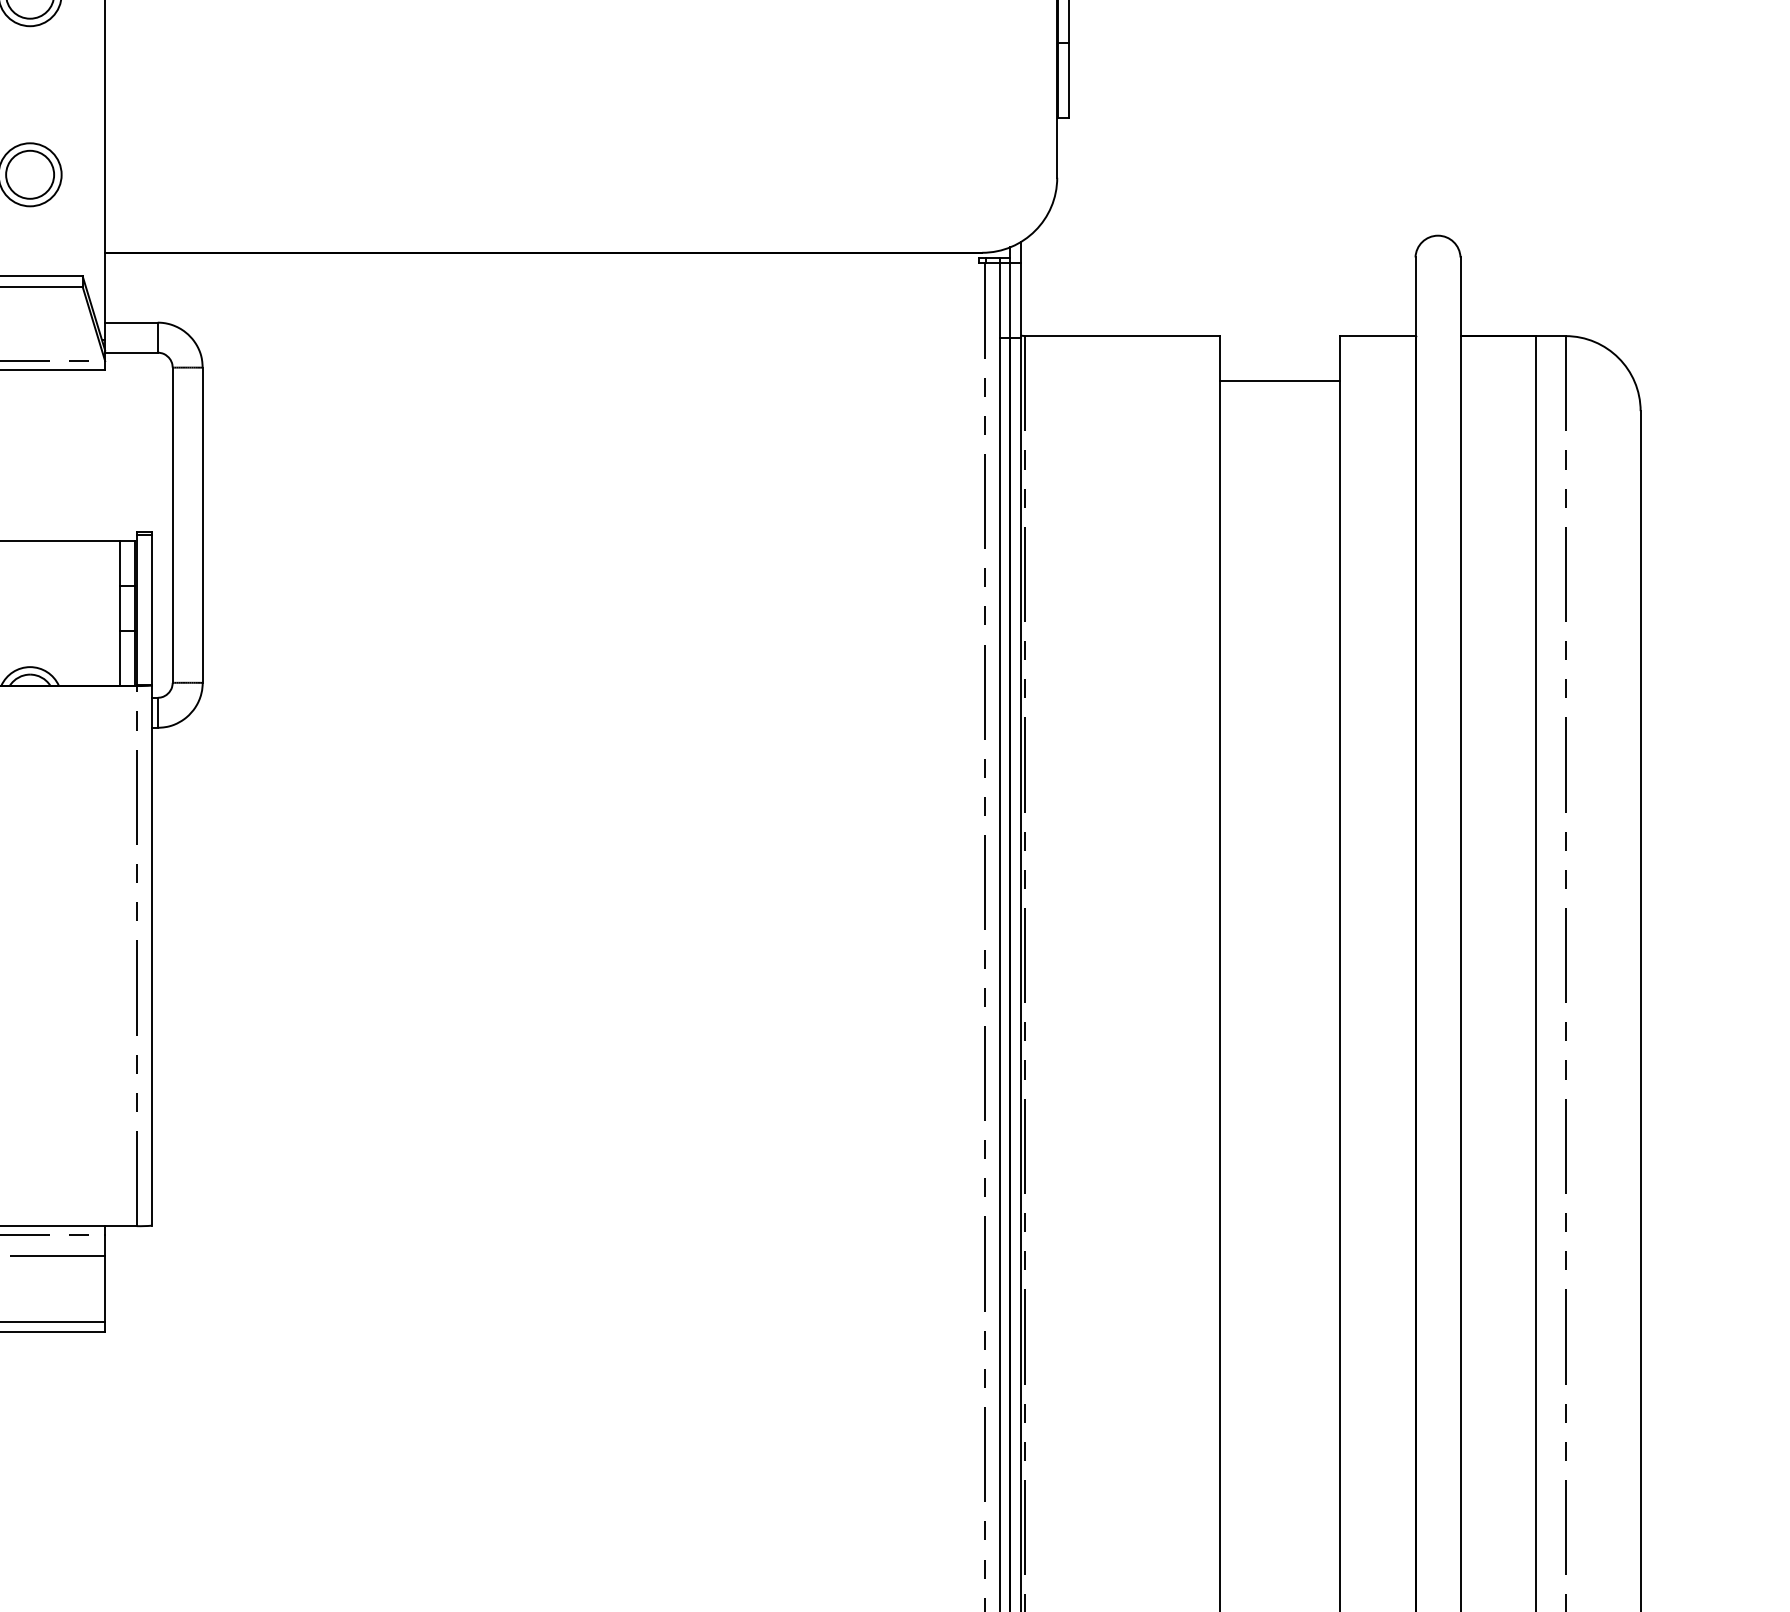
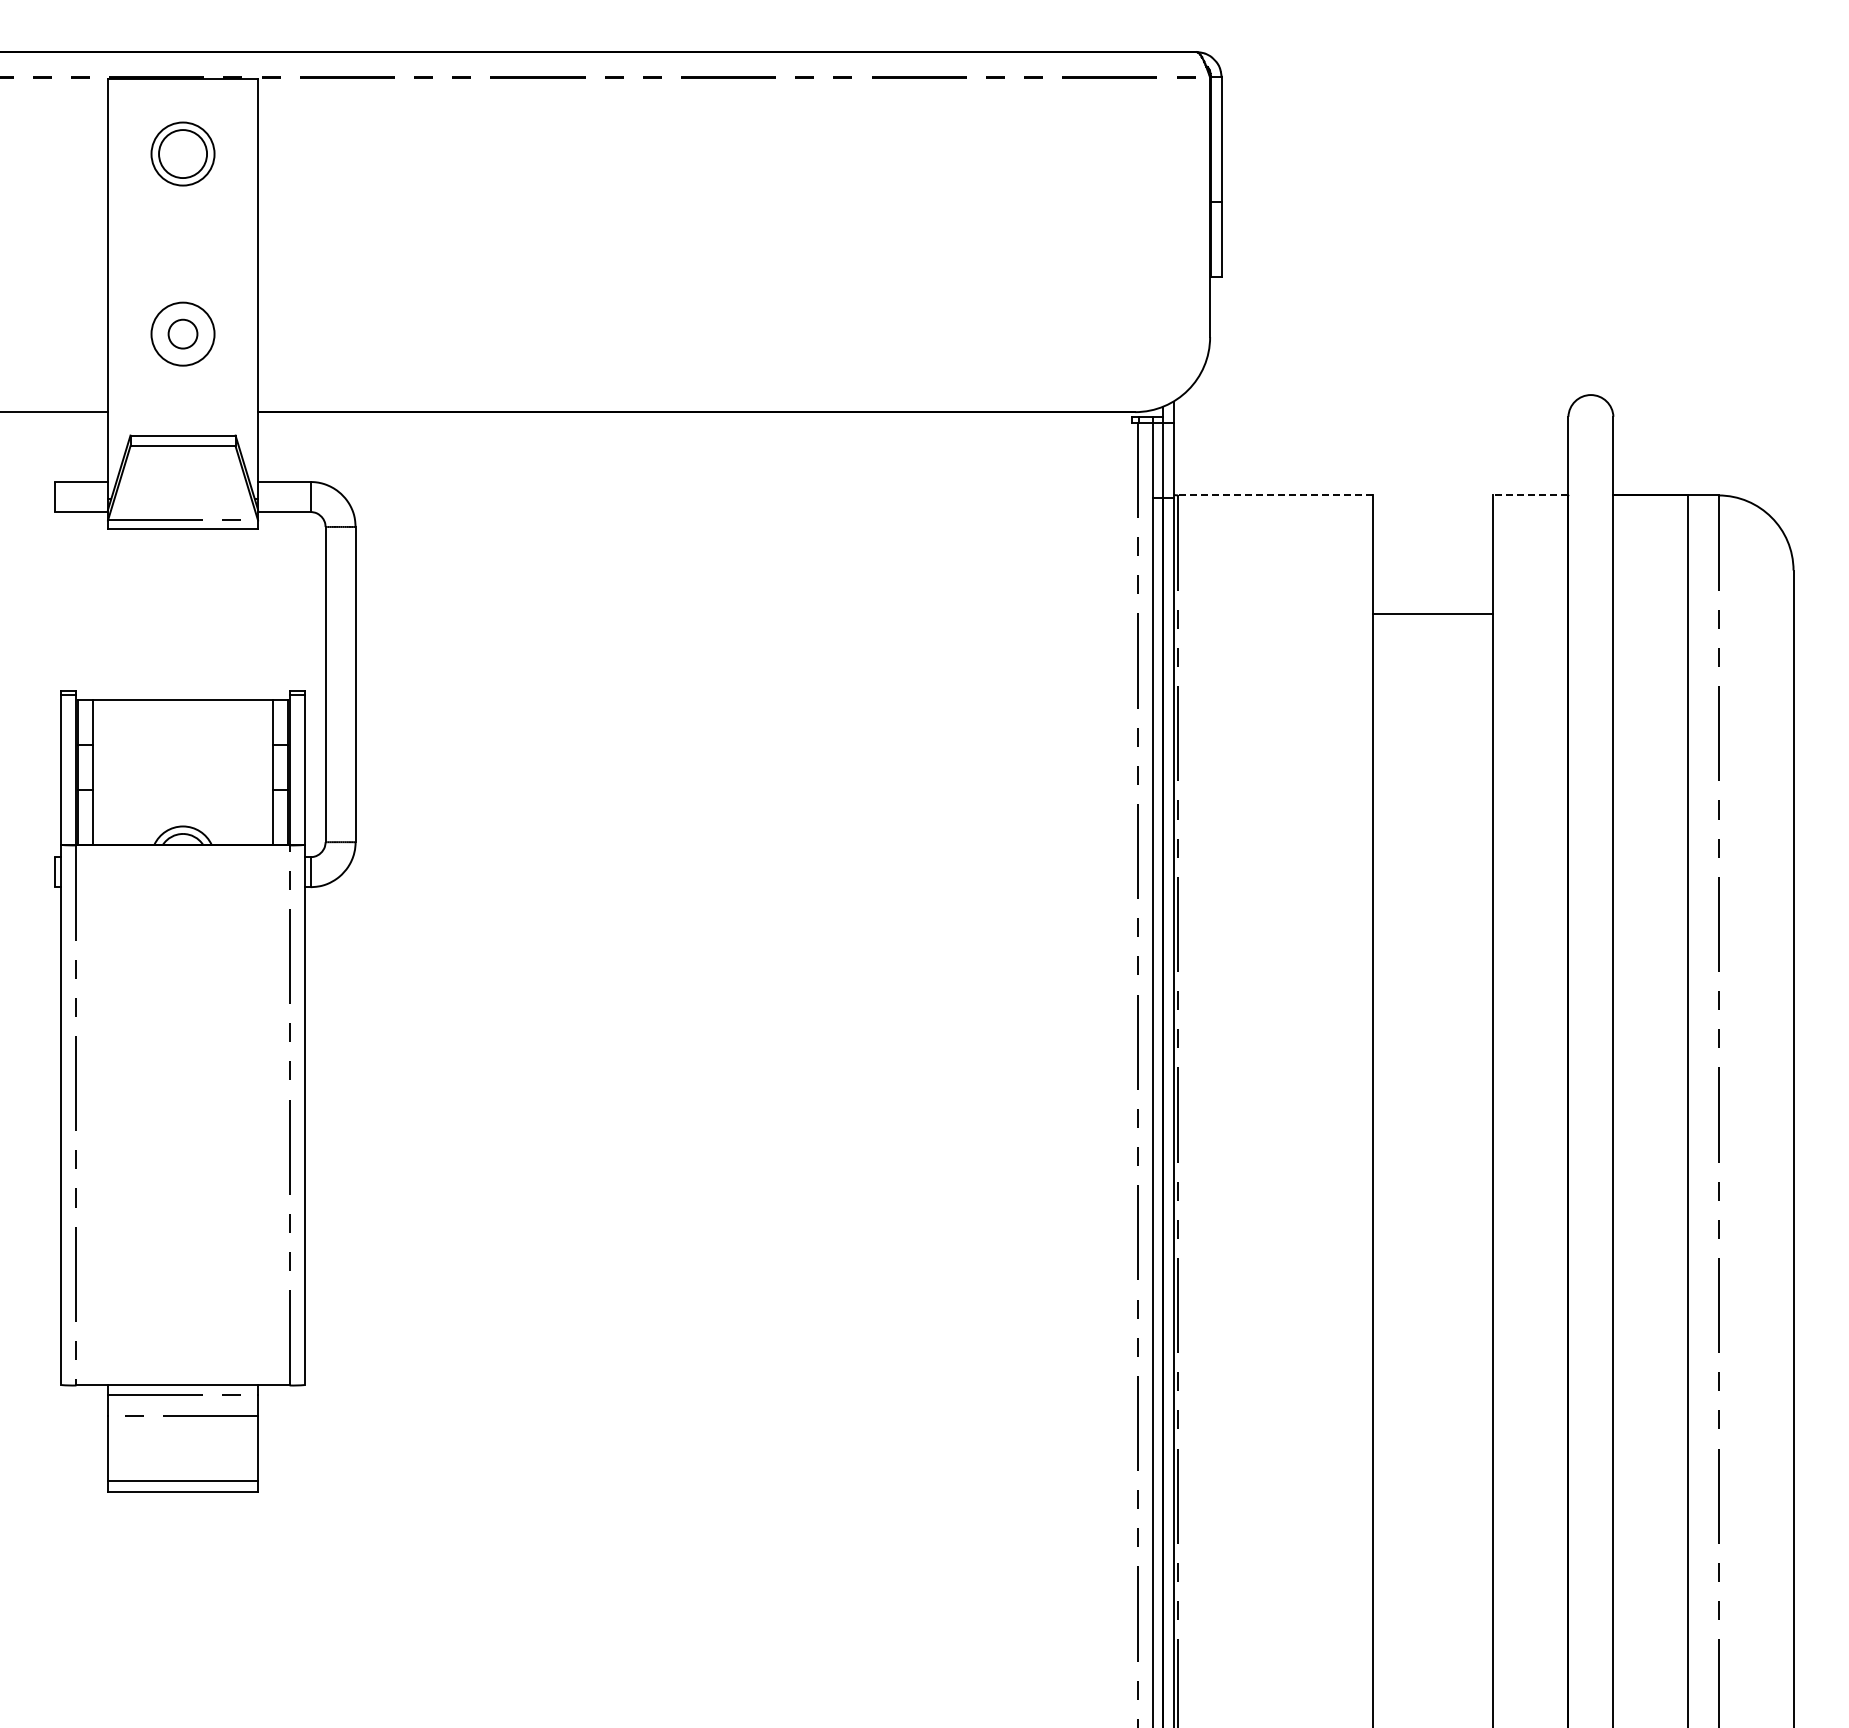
circle: (30, 175) -> (183, 334), size x0.6
line: (1122, 336) -> (1275, 495), solid -> dashed
line: (1377, 336) -> (1530, 495), solid -> dashed
line: (1280, 381) -> (1433, 614), moved

